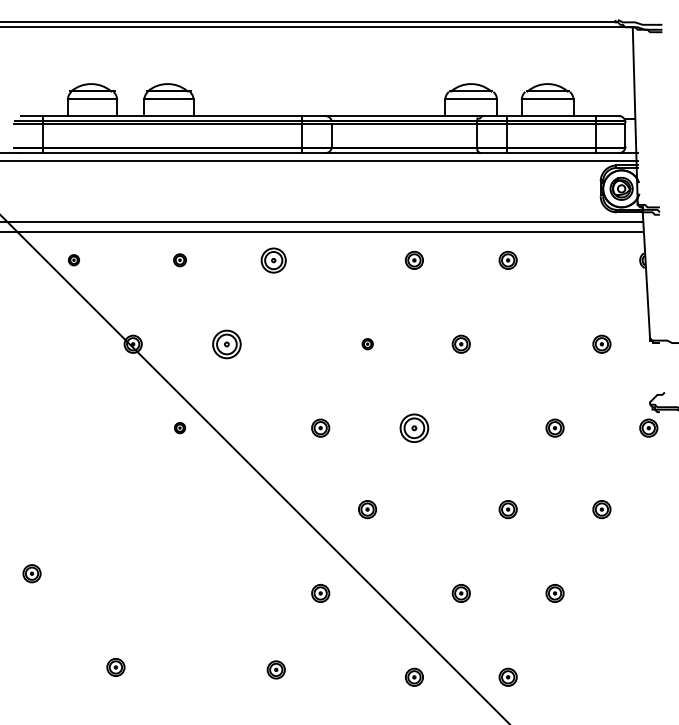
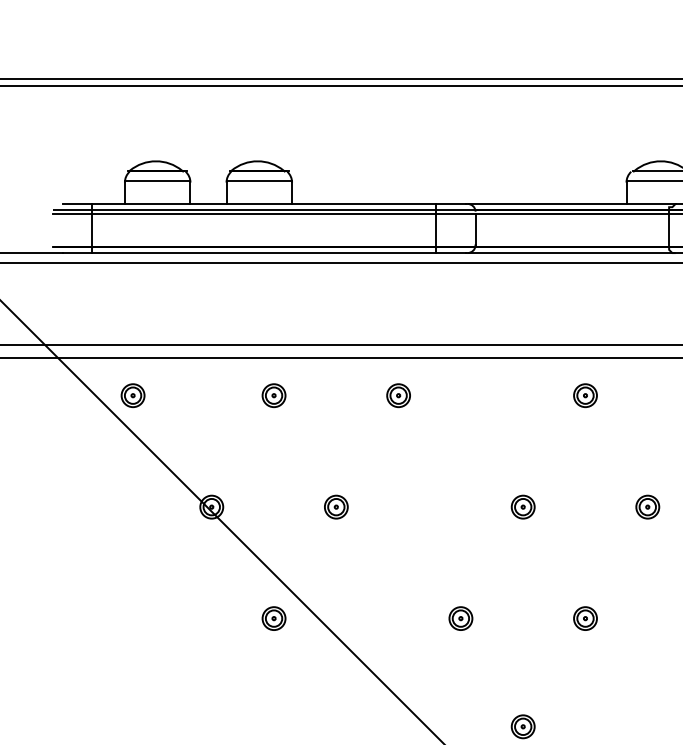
part: (73, 259) -> (132, 394), size x1.67
part: (179, 259) -> (273, 394), size x1.43
part: (273, 259) -> (398, 394), size x0.71
part: (226, 343) -> (335, 506), size x0.62
part: (367, 343) -> (523, 506), size x1.67
part: (179, 427) -> (273, 617), size x1.67
part: (414, 427) -> (585, 617), size x0.62

